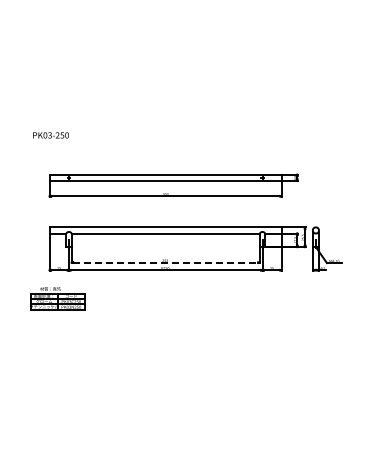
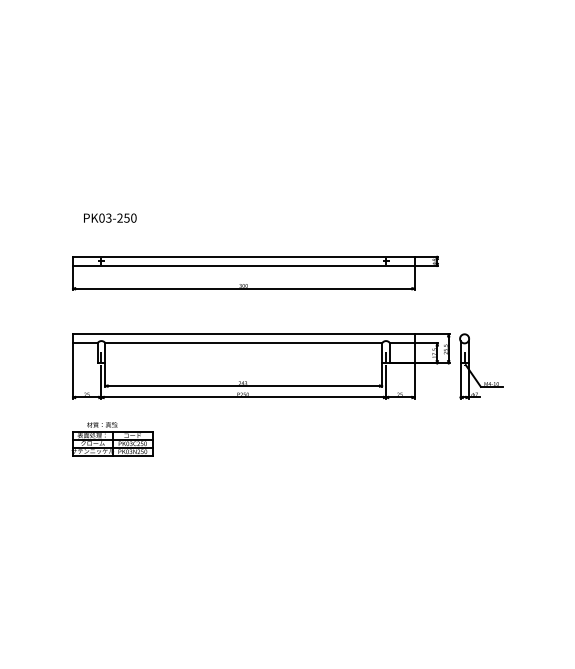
text: (50, 135) -> (109, 218), moved
line: (166, 262) -> (244, 385), dashed -> solid
part: (57, 298) -> (112, 438), moved

